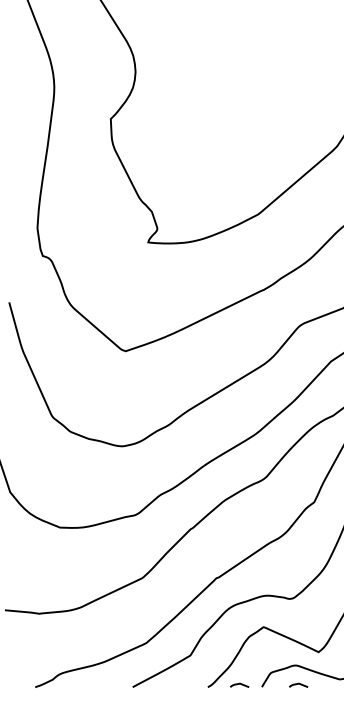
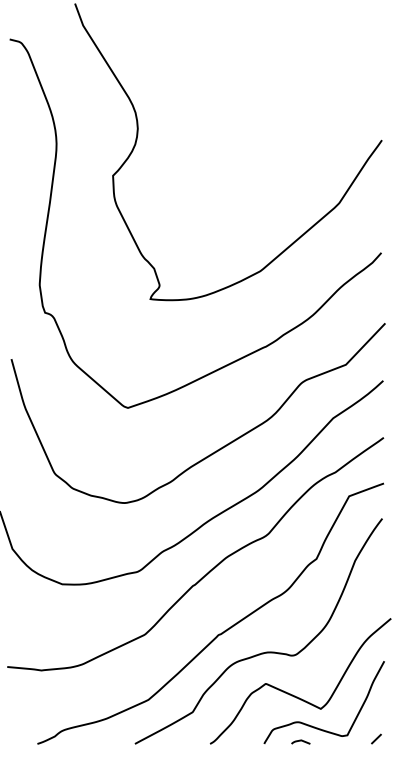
curve: (239, 684) -> (241, 741), removed

